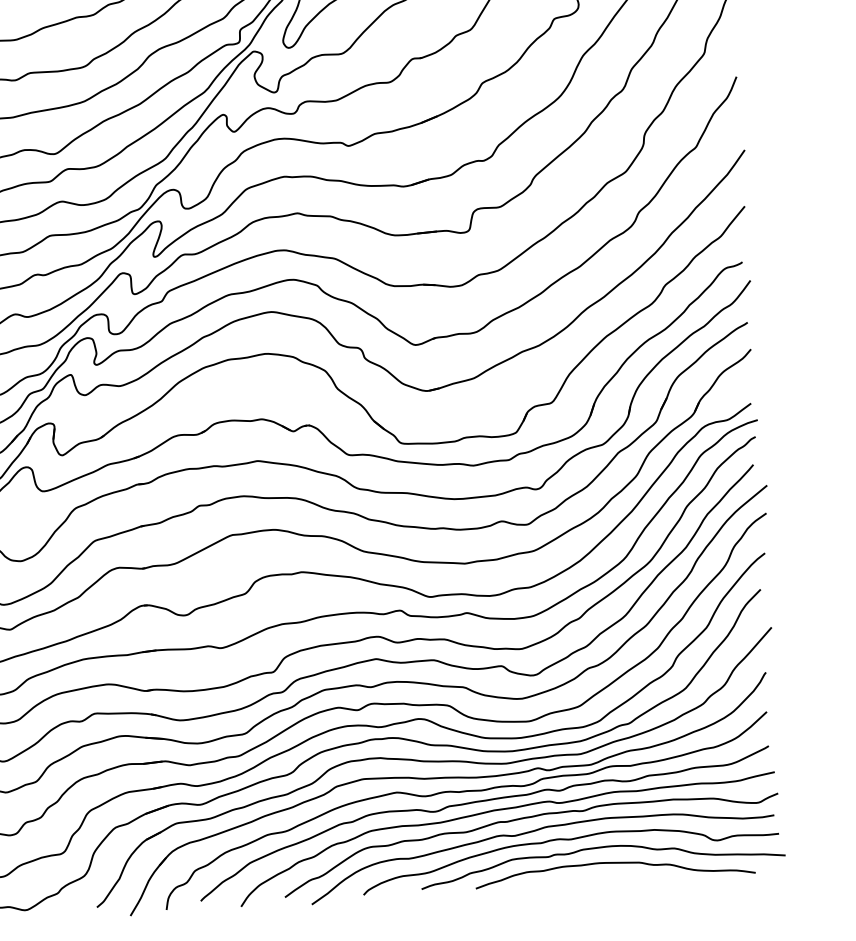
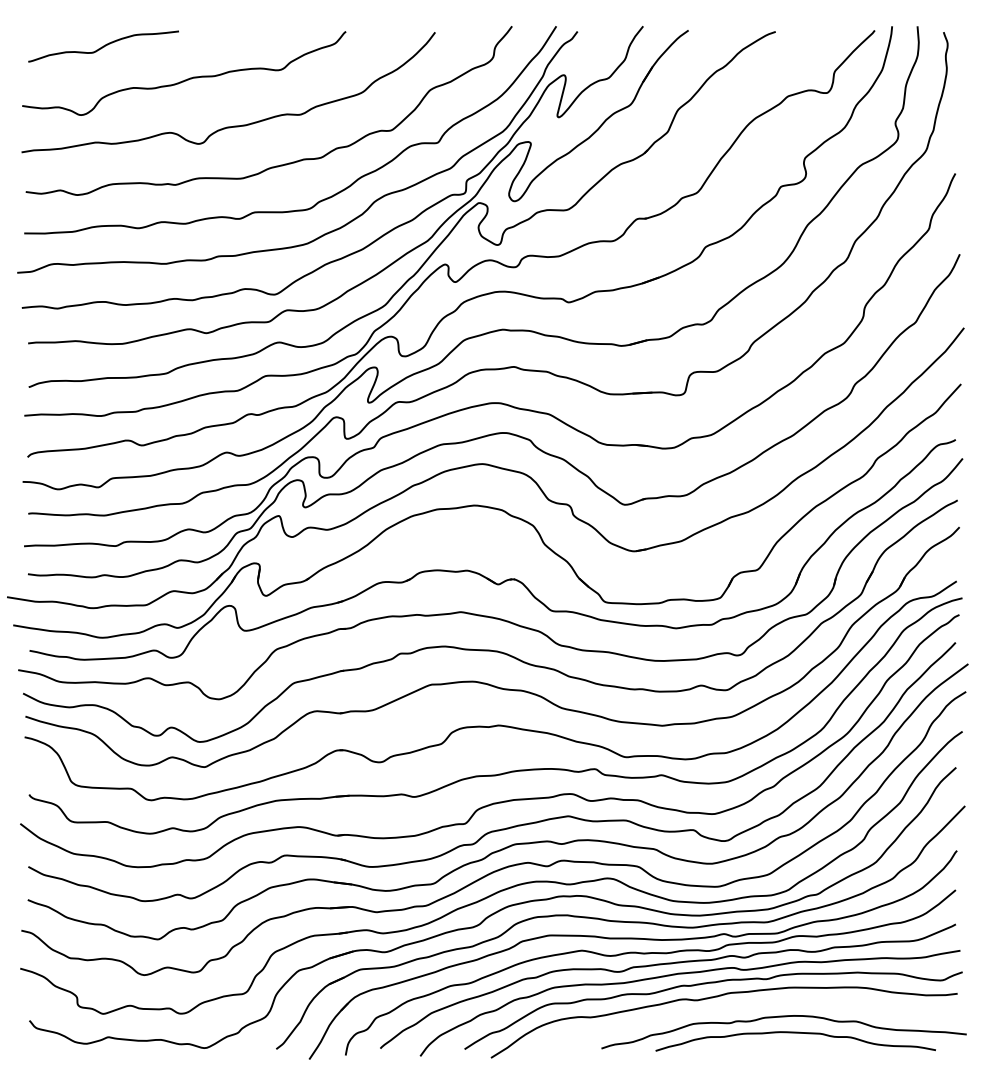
curve: (569, 840) -> (751, 1007), removed

